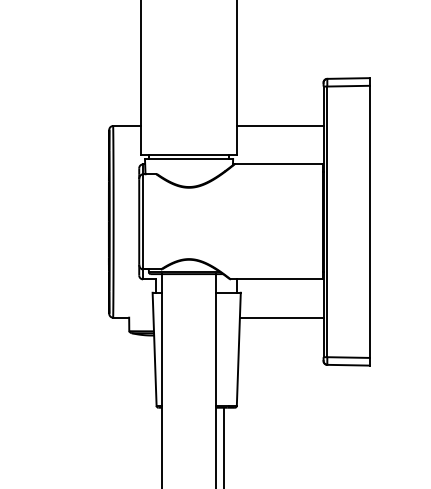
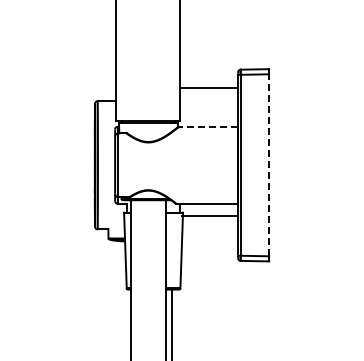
line: (280, 126) -> (209, 88), moved
line: (278, 163) -> (208, 126), solid -> dashed
line: (370, 222) -> (269, 165), solid -> dashed
line: (281, 317) -> (210, 216), moved

